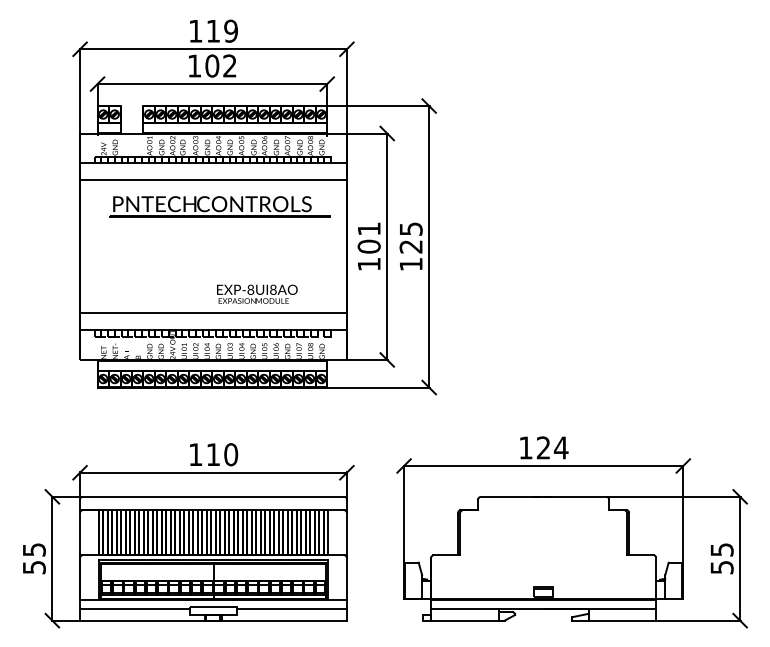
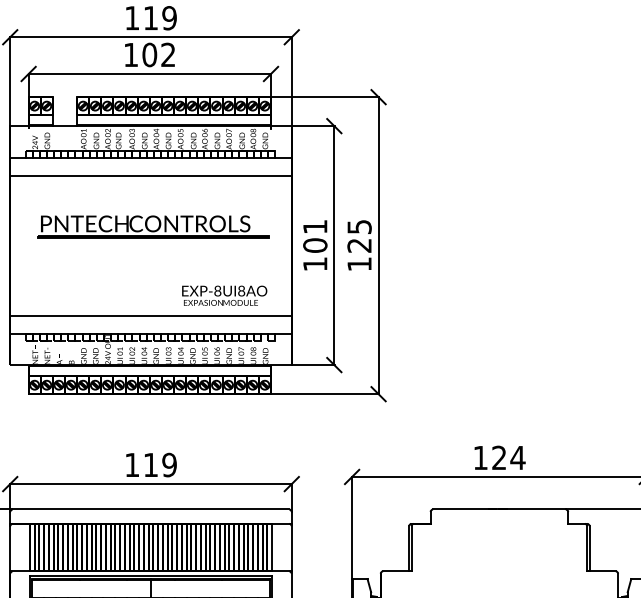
part: (219, 206) -> (153, 226), moved
text: (257, 293) -> (224, 294), moved
text: (231, 454) -> (169, 464), 110 -> 119

